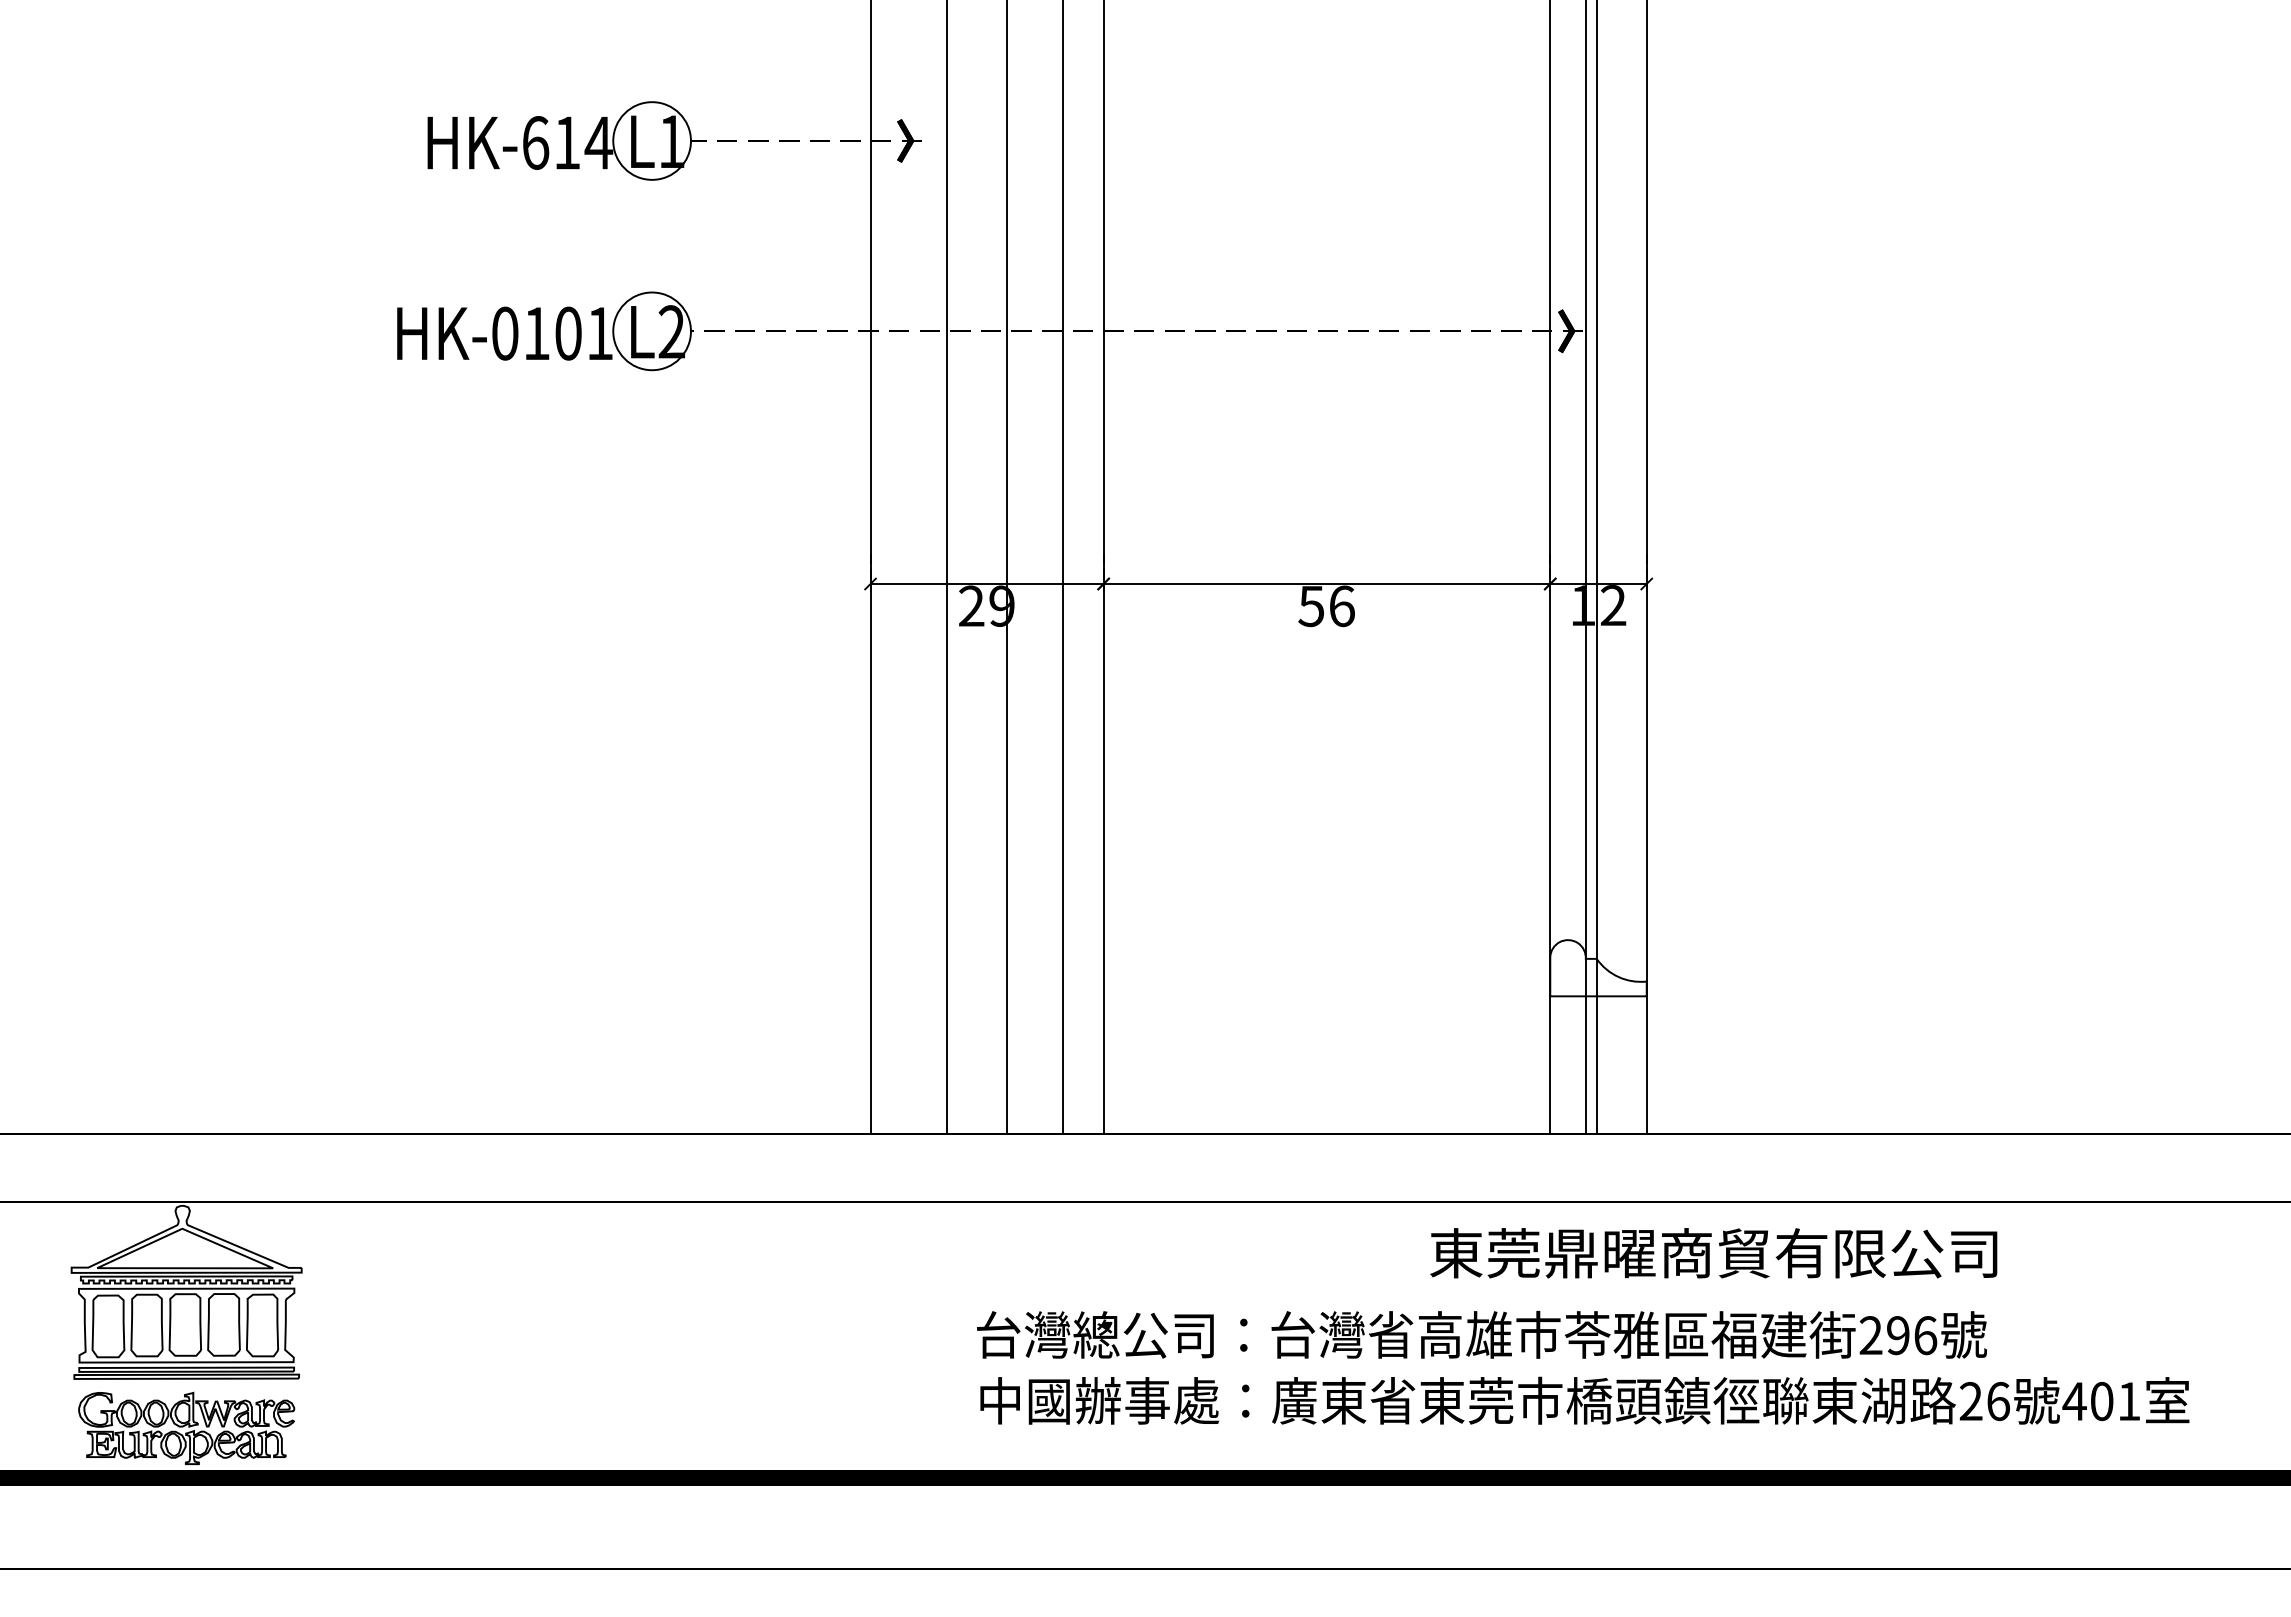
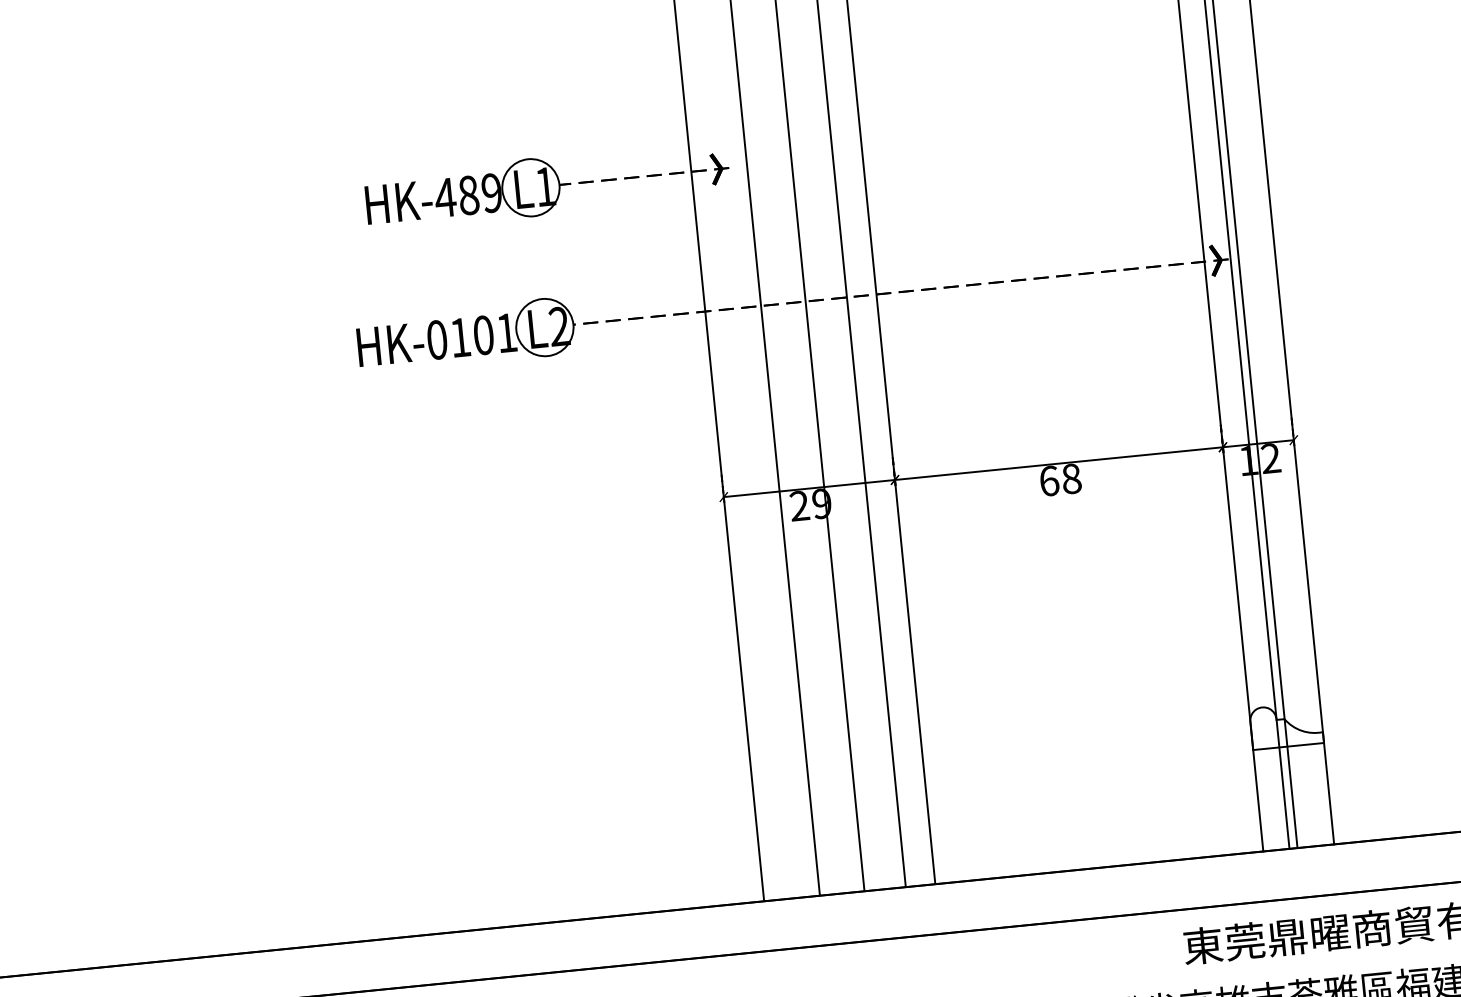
text: (567, 142) -> (468, 195), HK-614 -> HK-489
text: (1326, 606) -> (1060, 480), 56 -> 68

